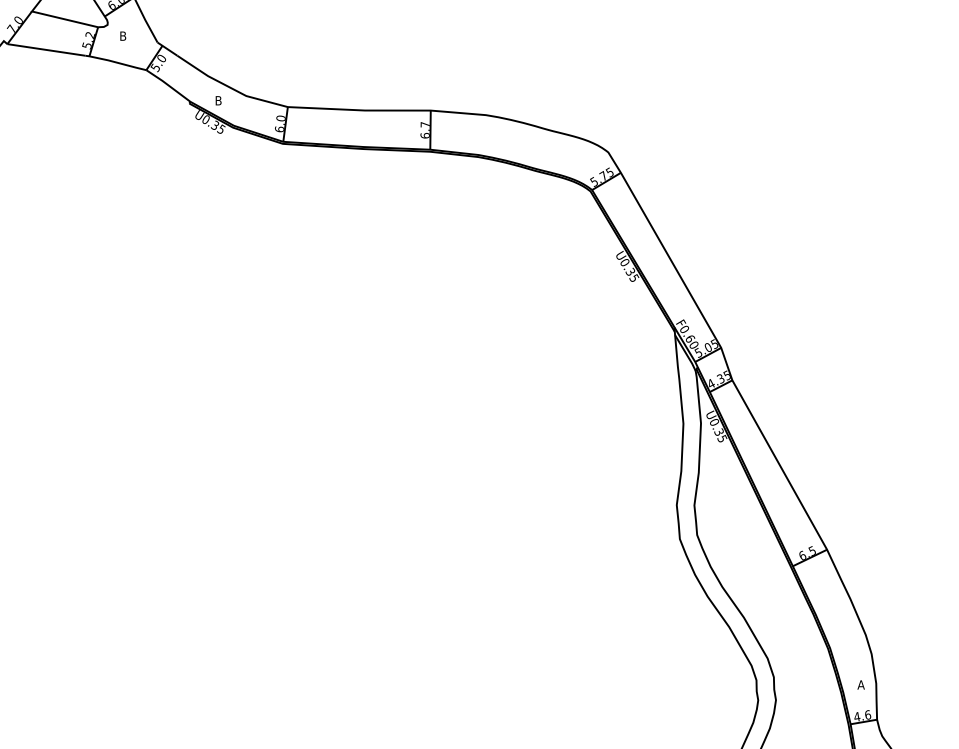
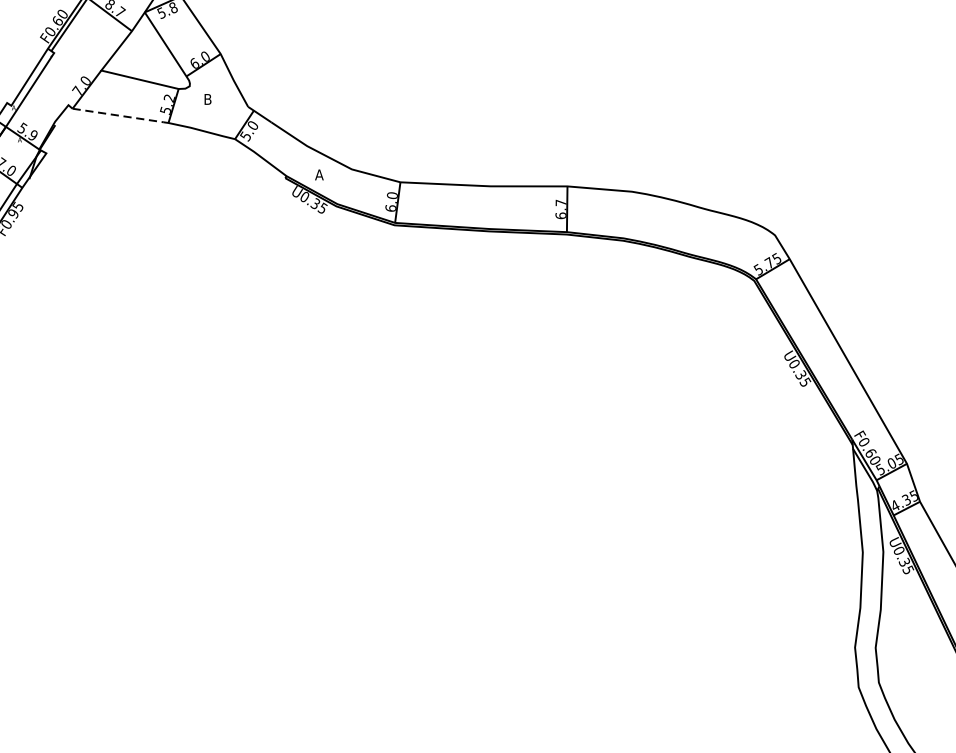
line: (46, 50) -> (118, 116), solid -> dashed
text: (218, 100) -> (319, 174), B -> A

